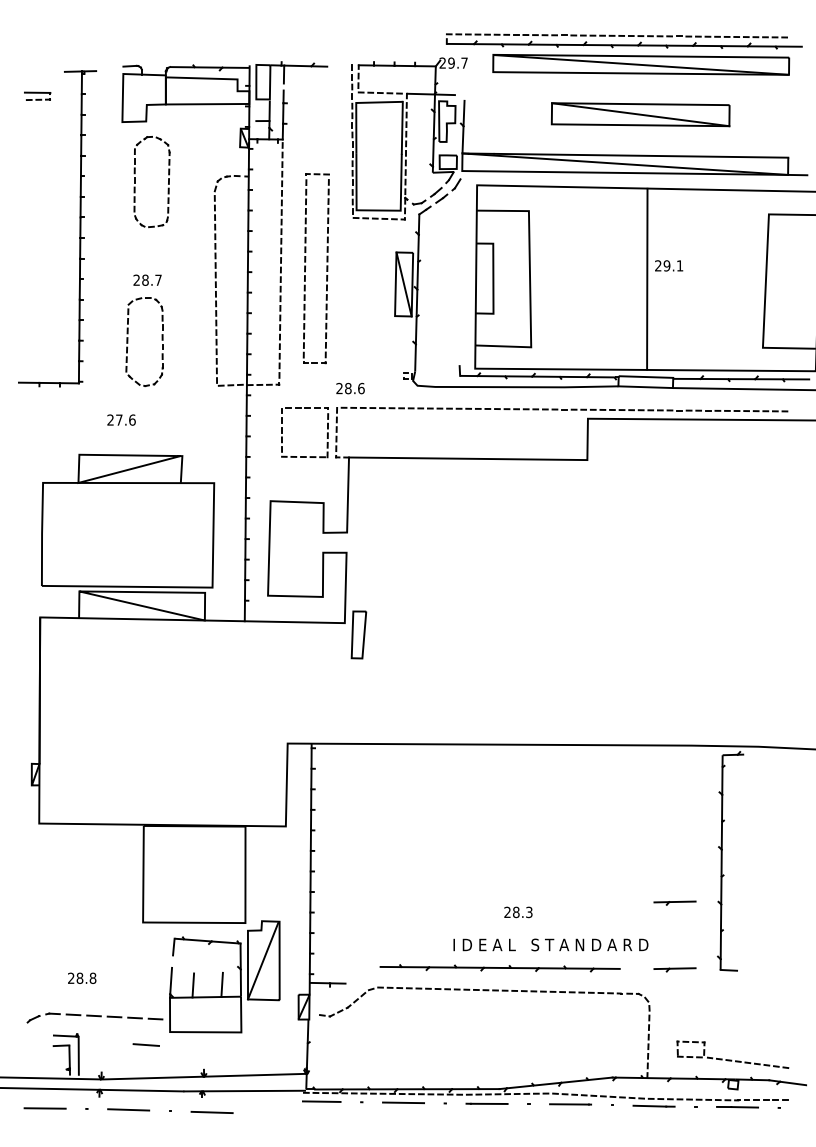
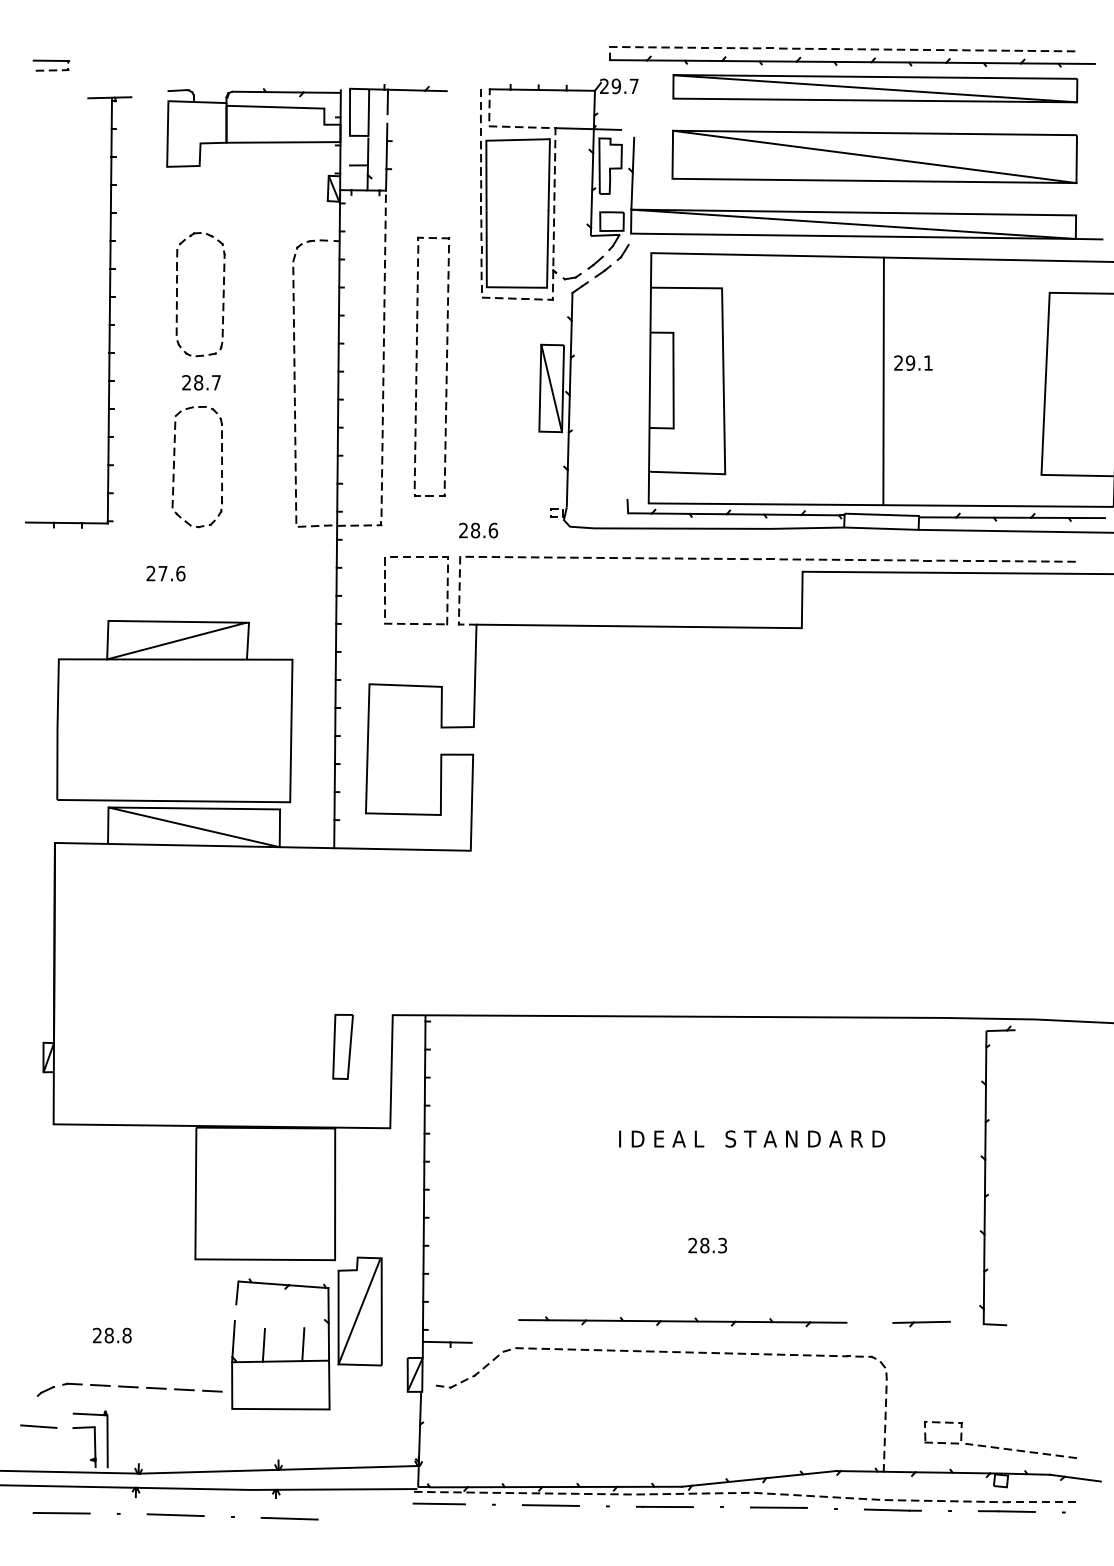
part: (37, 96) -> (51, 65), moved
part: (640, 114) -> (874, 156), size x1.67
part: (168, 181) -> (222, 294), moved
part: (358, 634) -> (342, 1046), moved
part: (675, 902) -> (921, 1232), removed
text: (551, 944) -> (752, 1138), moved
line: (146, 1044) -> (38, 1426), moved

